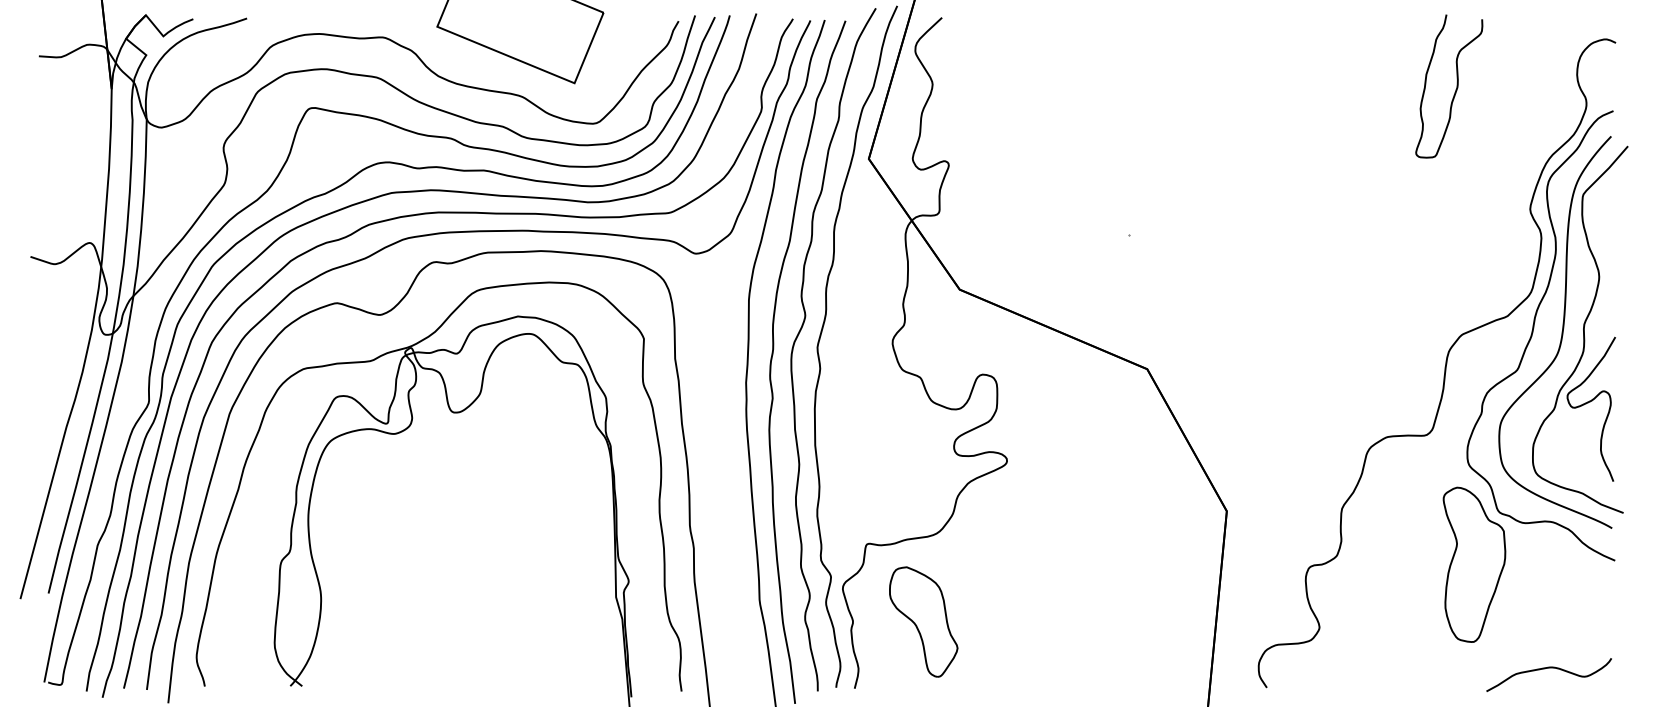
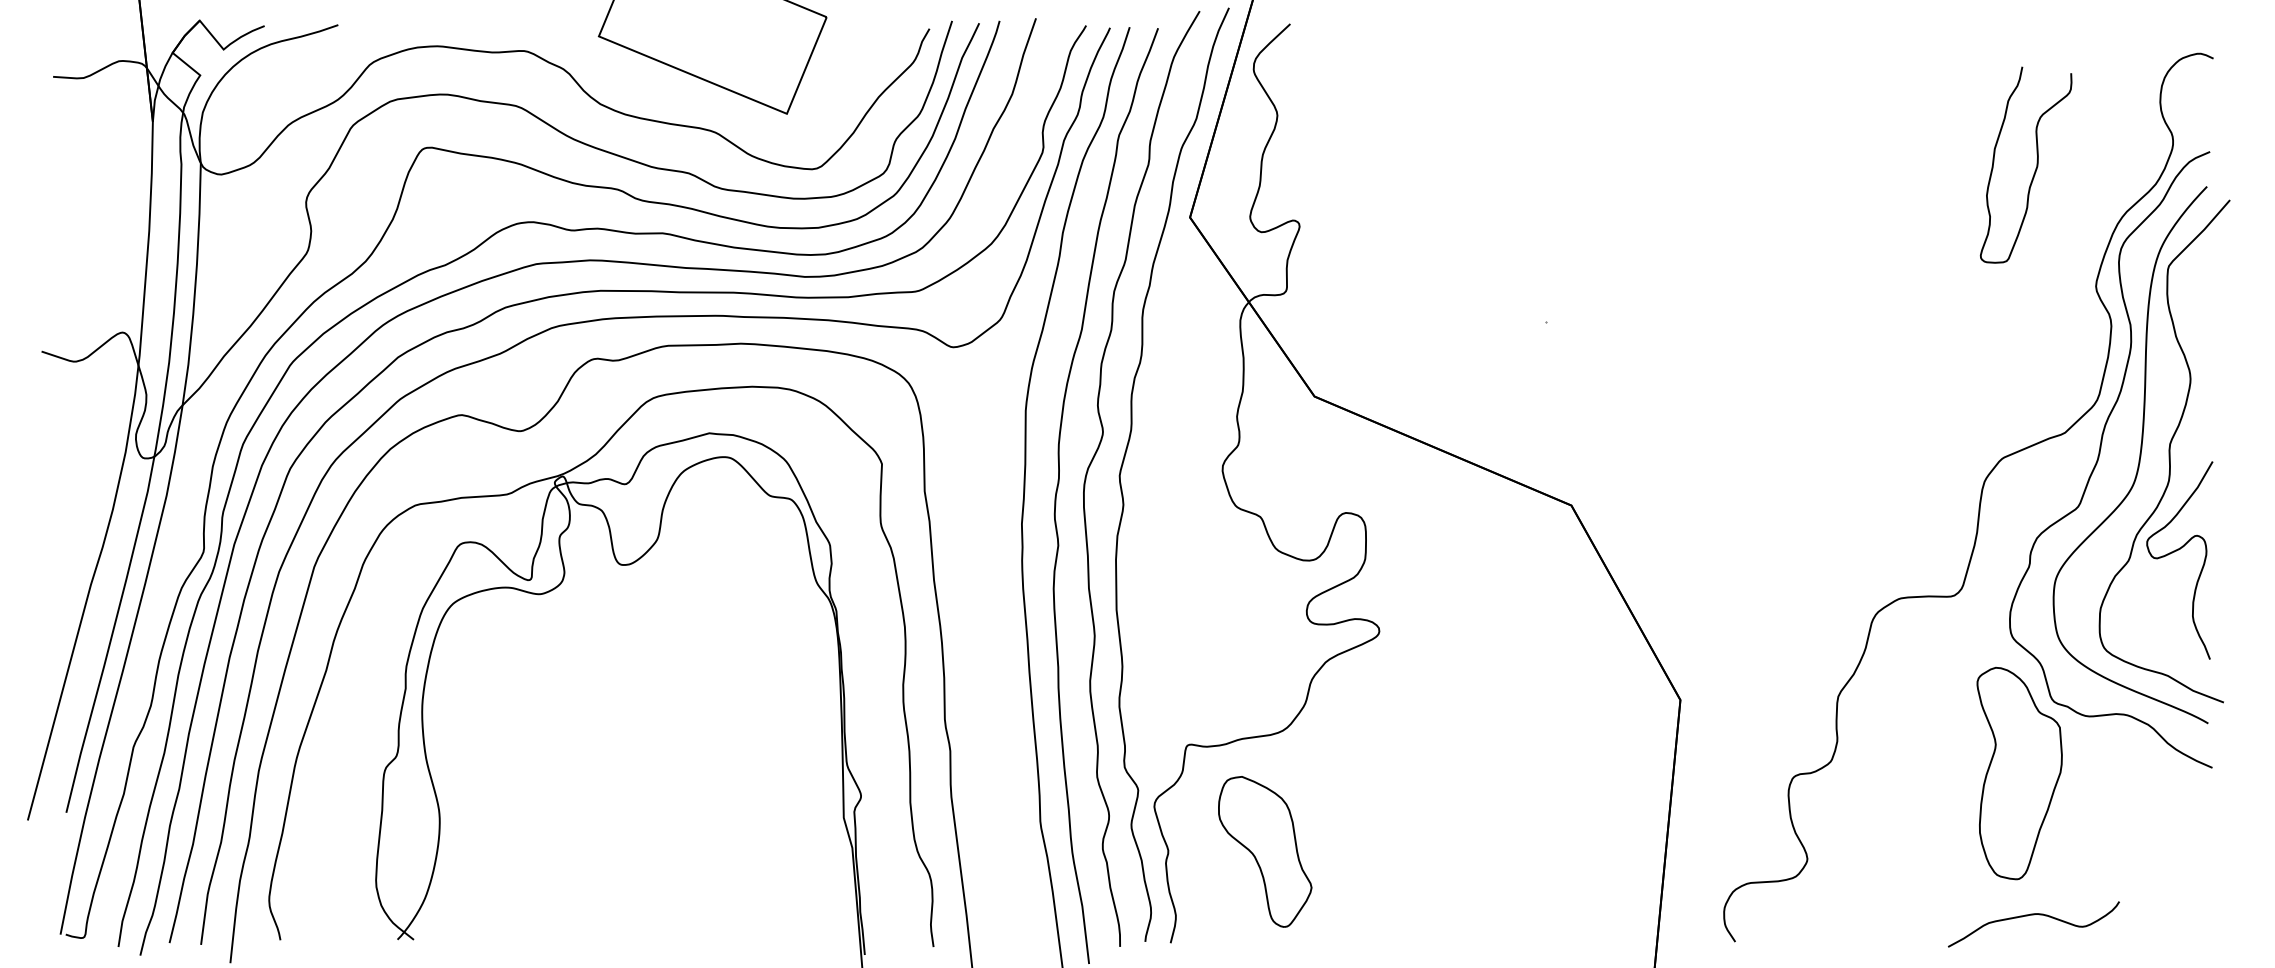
curve: (1456, 88) -> (2035, 168), moved
curve: (1548, 668) -> (2033, 915), moved

